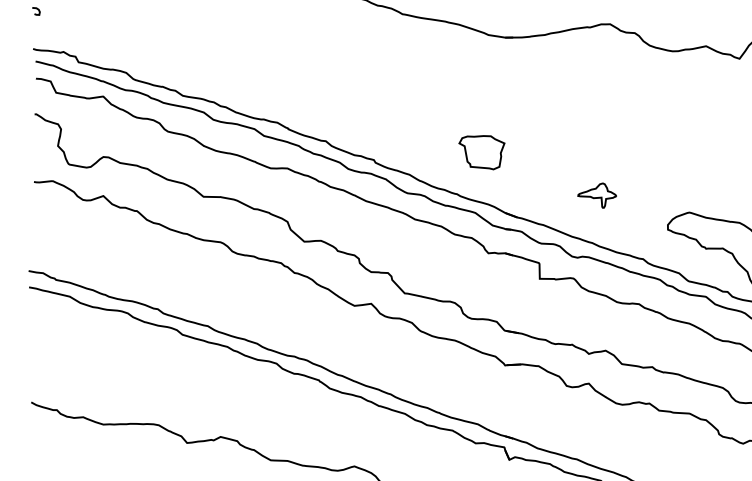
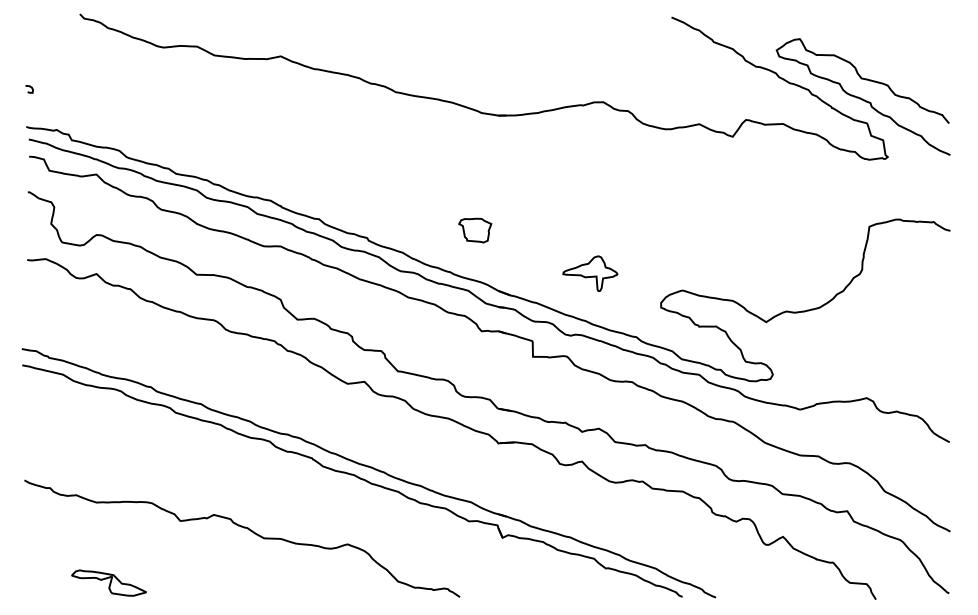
part: (482, 152) -> (475, 230), size x0.71
part: (597, 195) -> (590, 273), size x1.43

